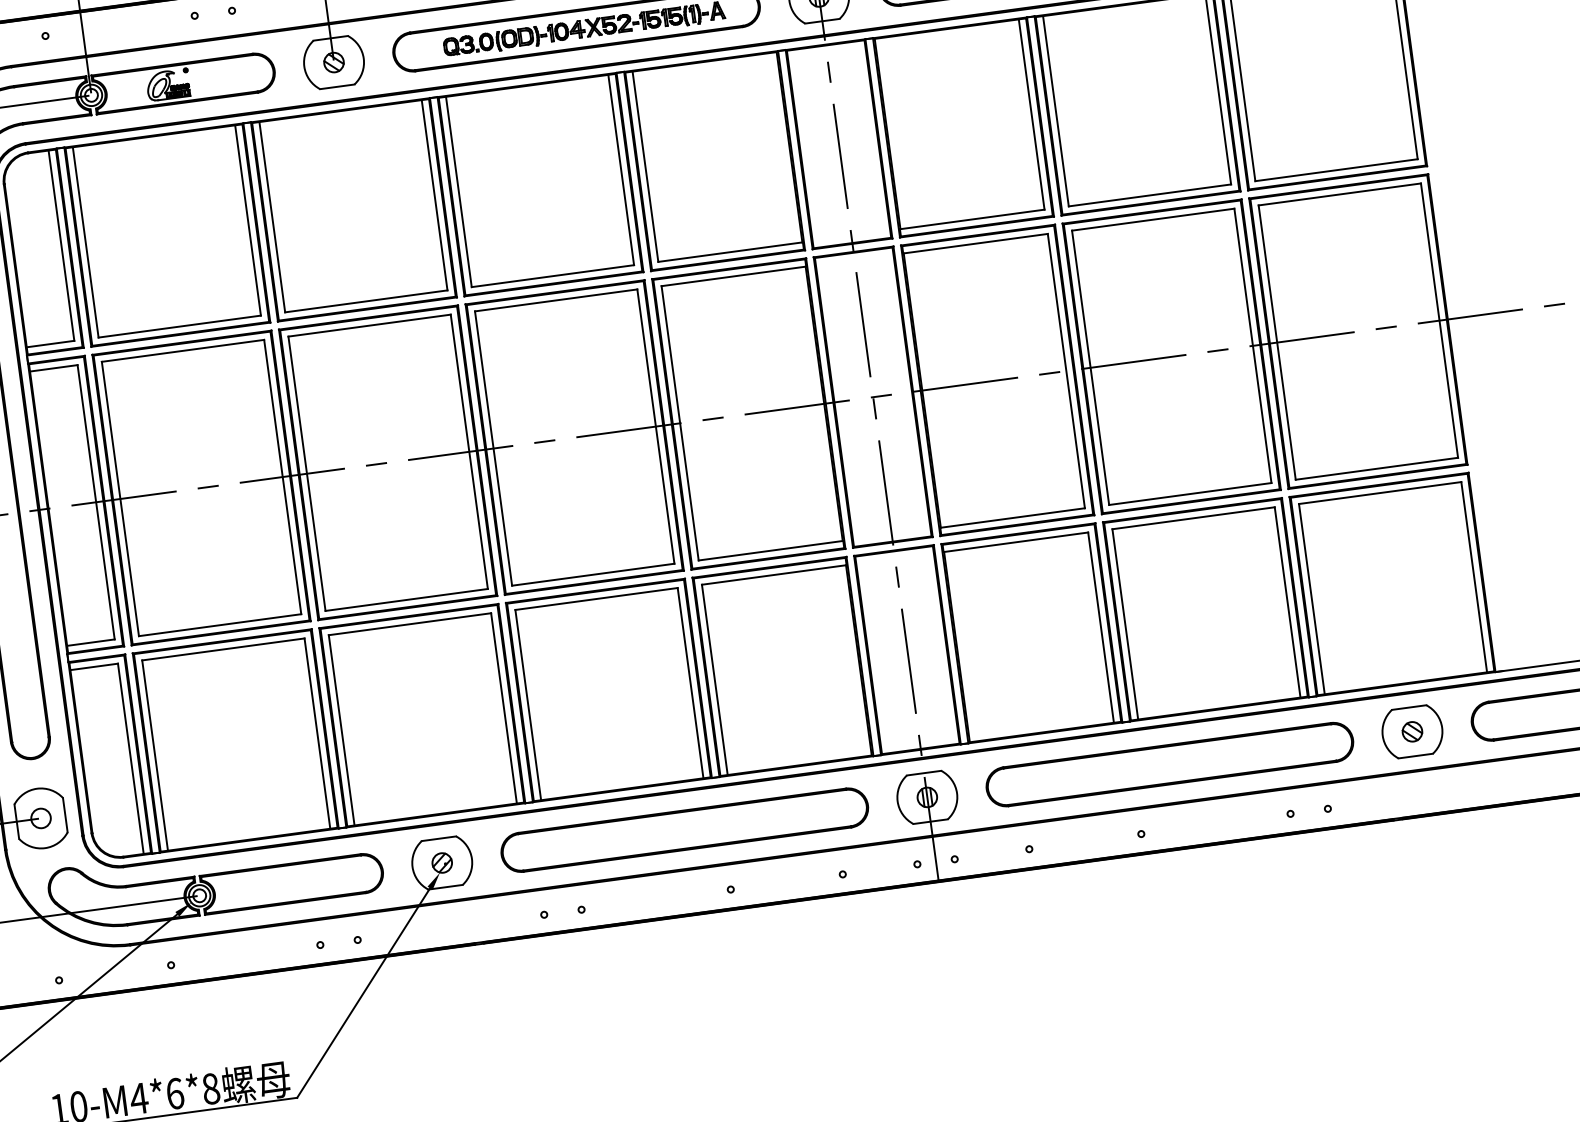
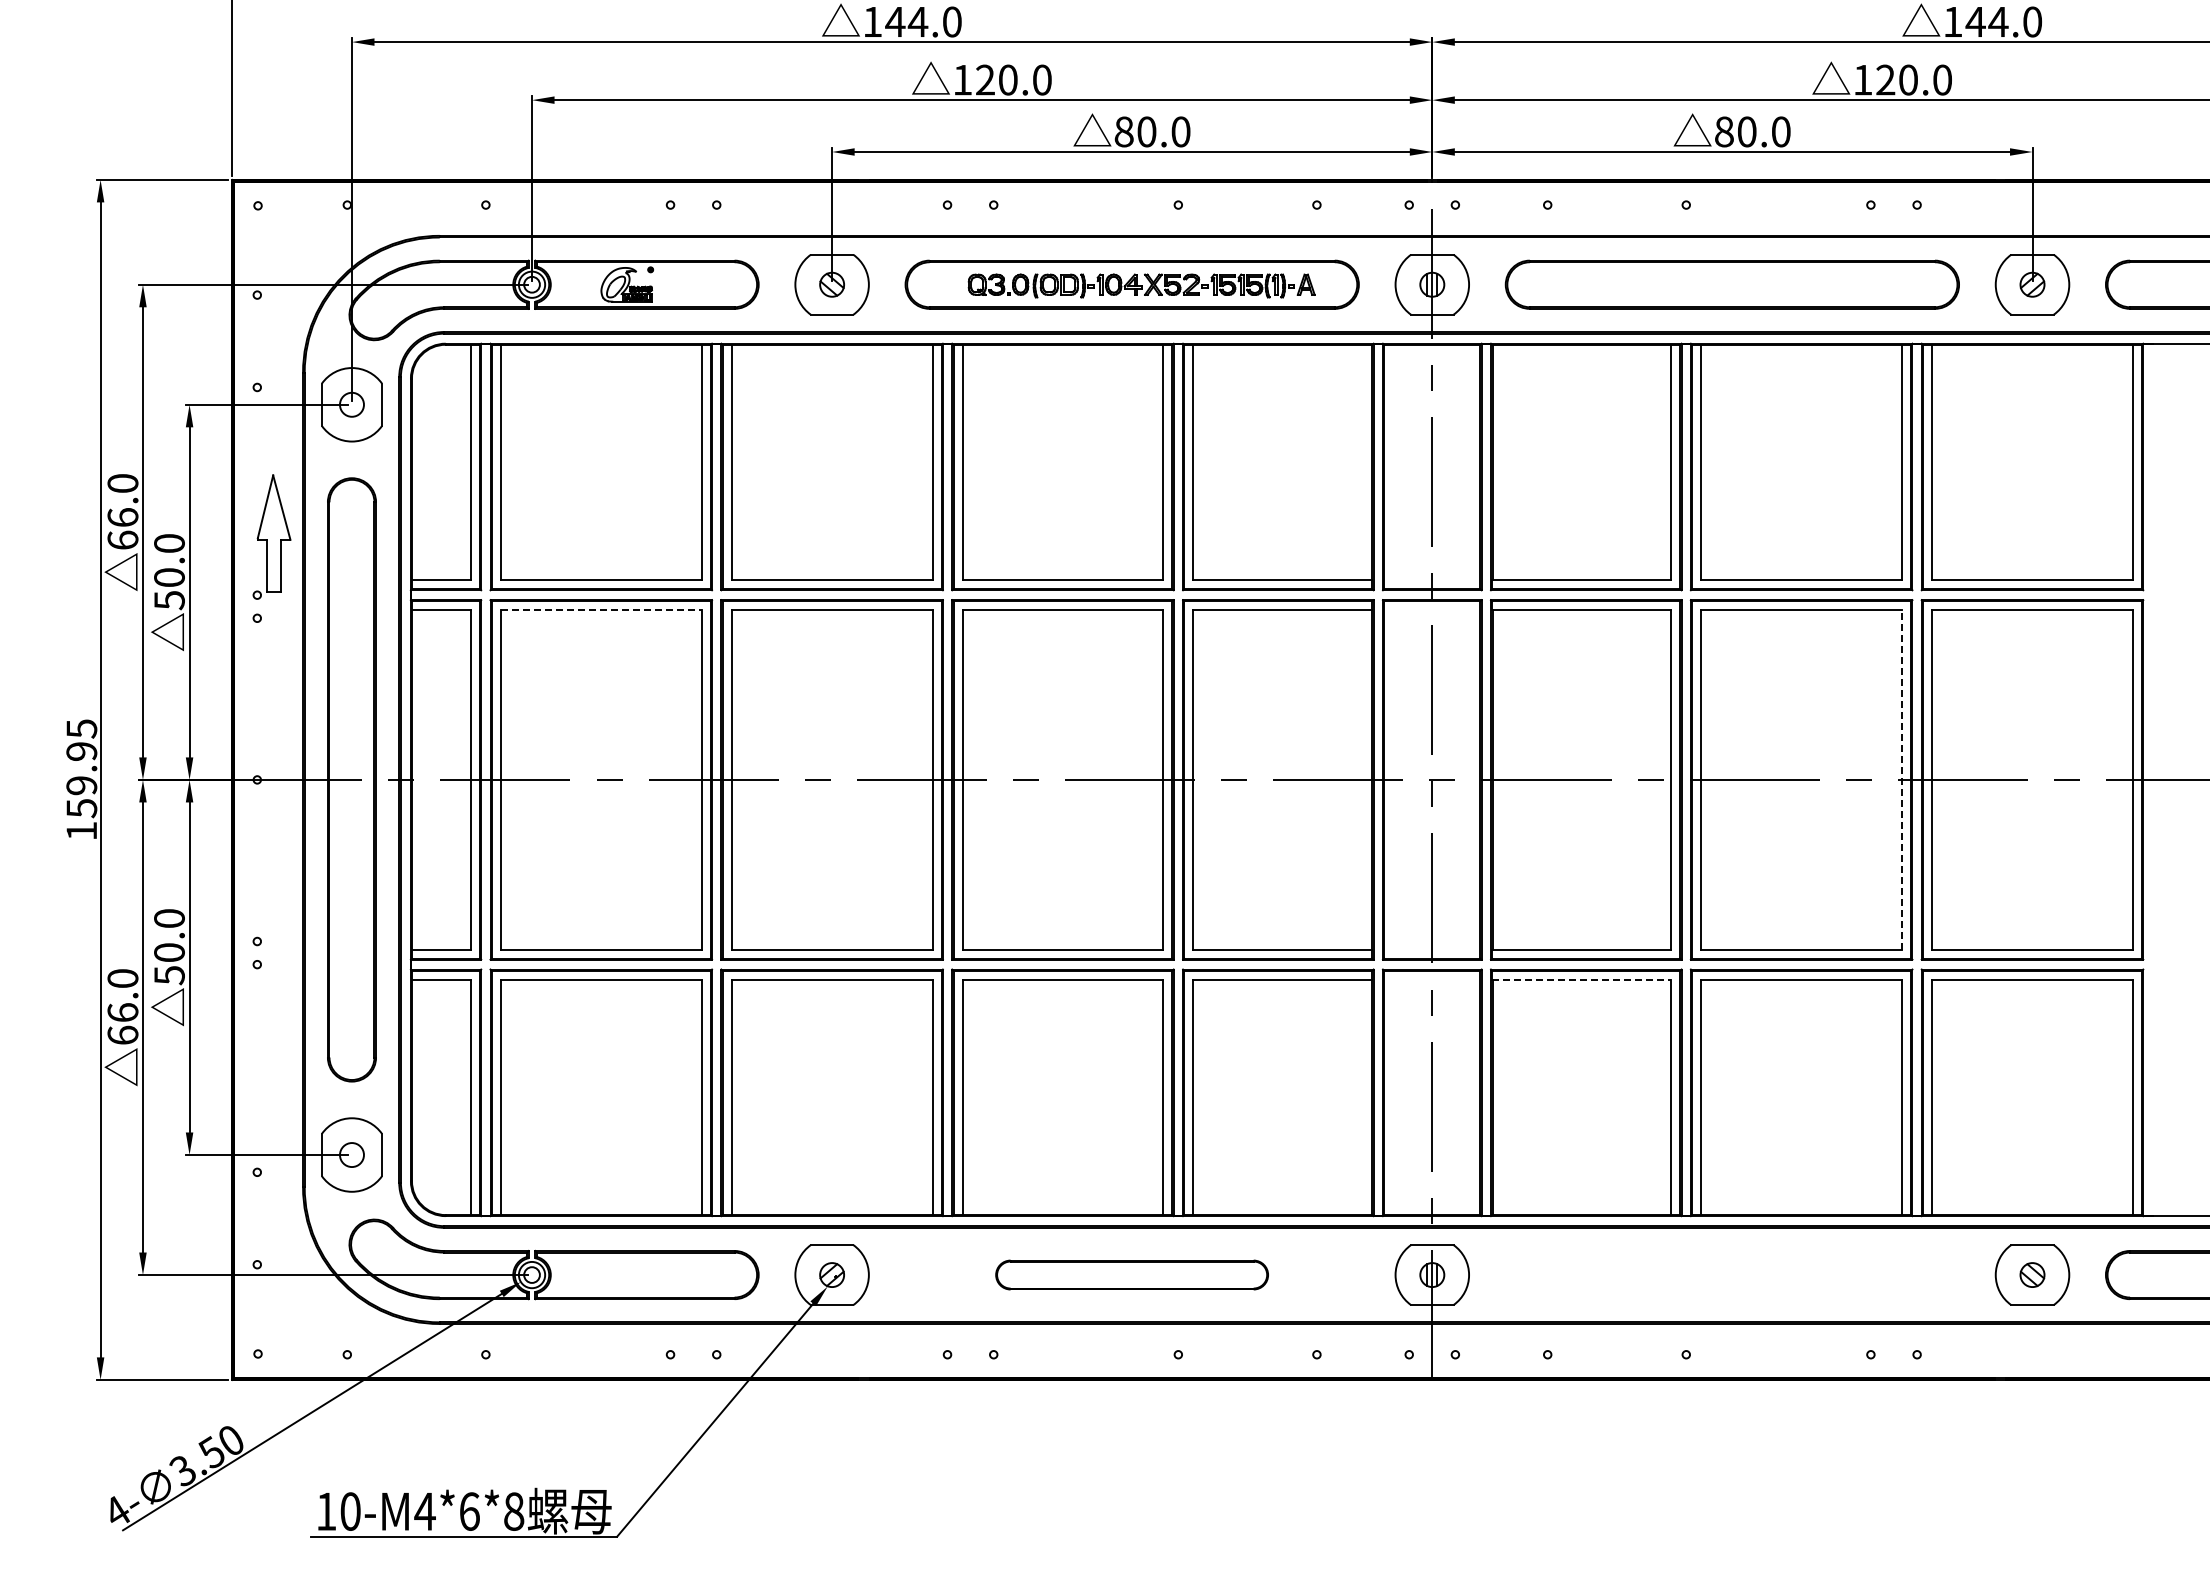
line: (1253, 345) -> (1902, 779), solid -> dashed
line: (183, 351) -> (601, 610), solid -> dashed
line: (1016, 542) -> (1582, 979), solid -> dashed
part: (1169, 764) -> (1731, 1274), removed
part: (684, 829) -> (1131, 1274), size x0.6

